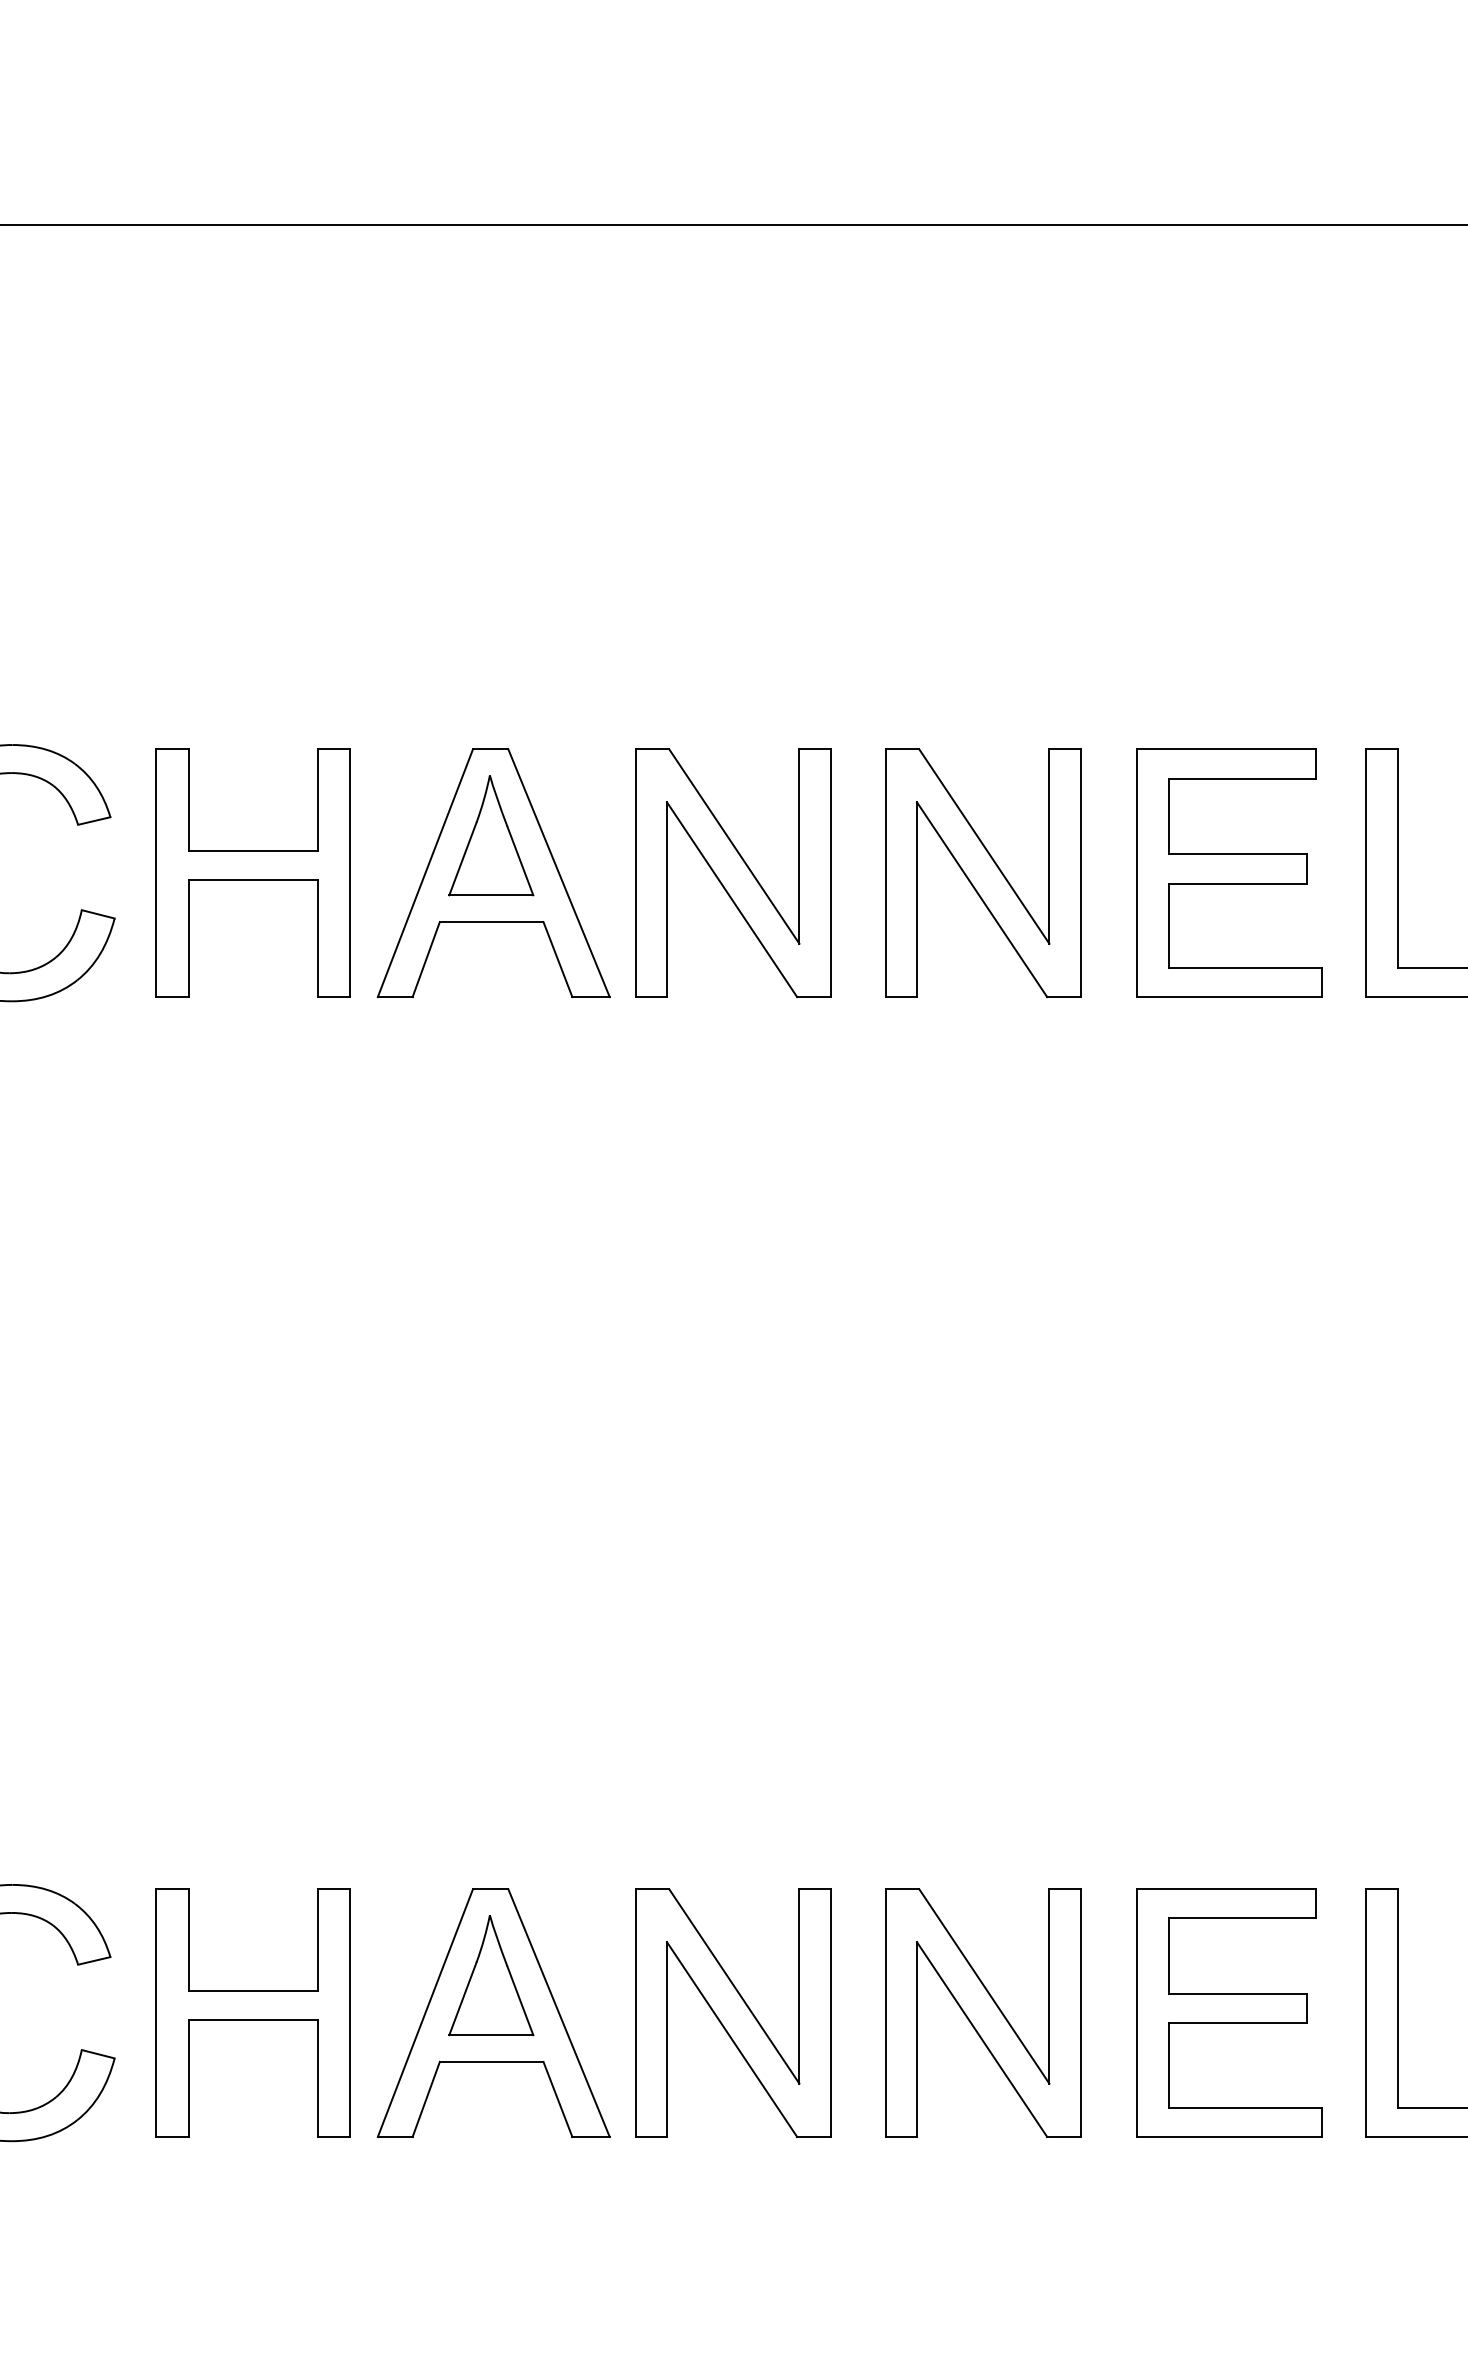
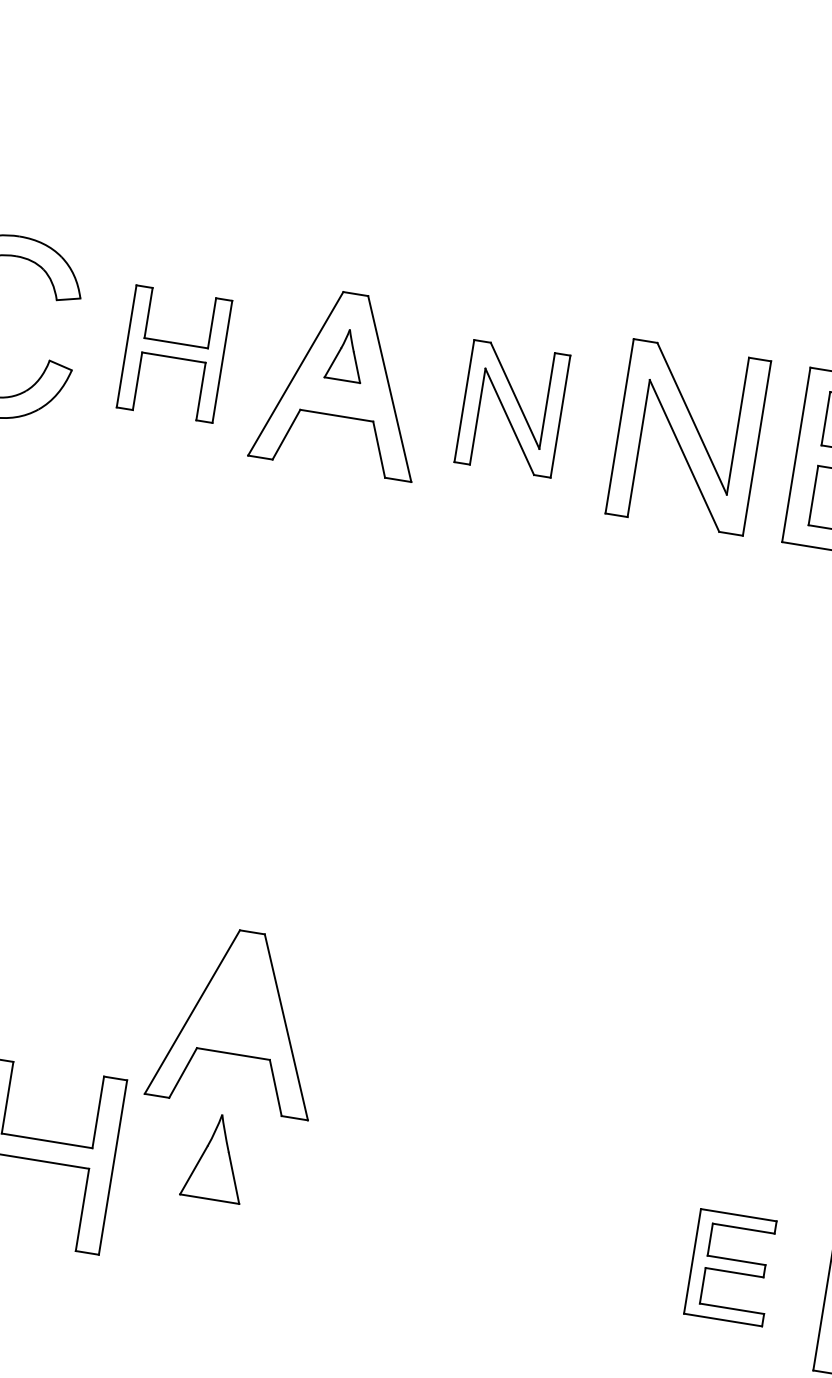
part: (491, 835) -> (346, 354), size x0.6
part: (252, 872) -> (174, 353), size x0.7
part: (733, 872) -> (512, 408), size x0.7
part: (493, 2012) -> (240, 1019), moved
part: (733, 2012) -> (382, 1210), removed
part: (983, 2012) -> (558, 1239), removed
part: (1229, 2012) -> (731, 1267), size x0.6

